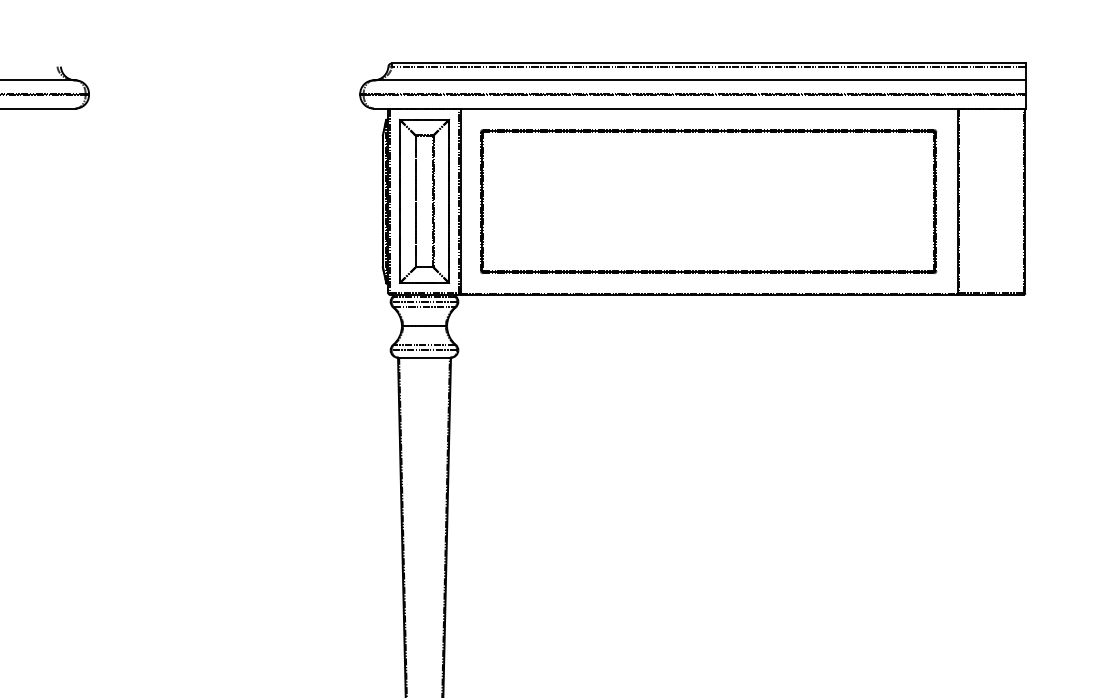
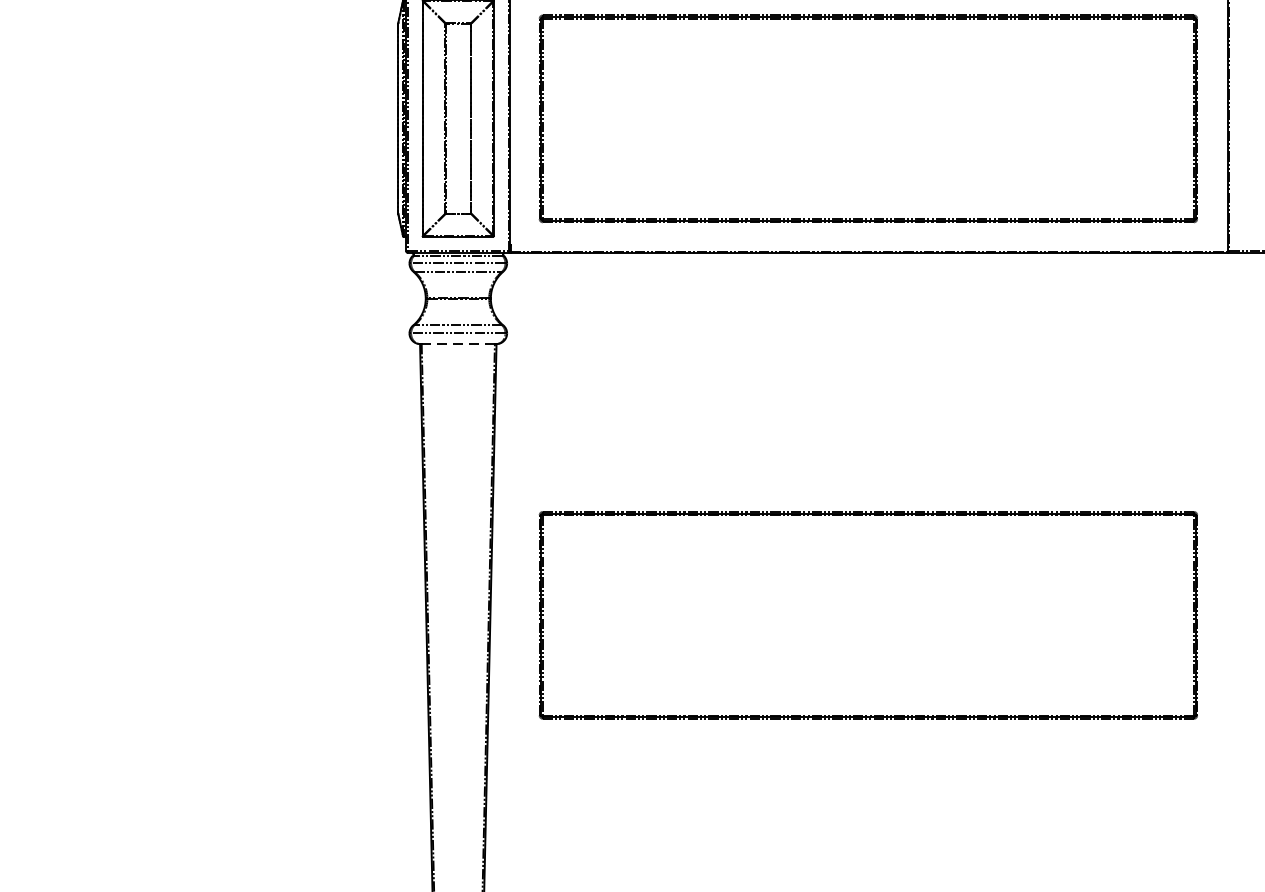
line: (424, 357) -> (458, 343), solid -> dashed
part: (708, 545) -> (868, 615), added

